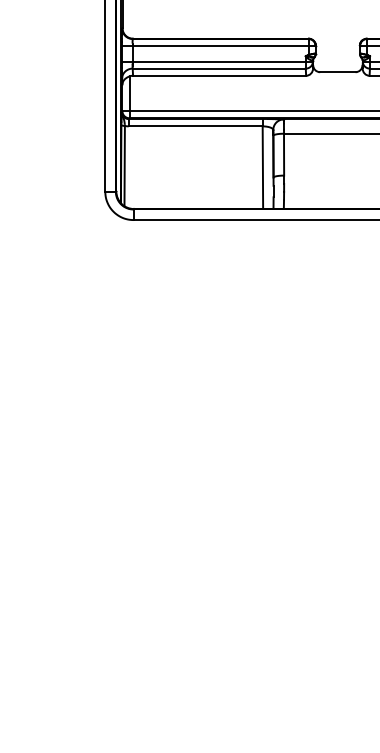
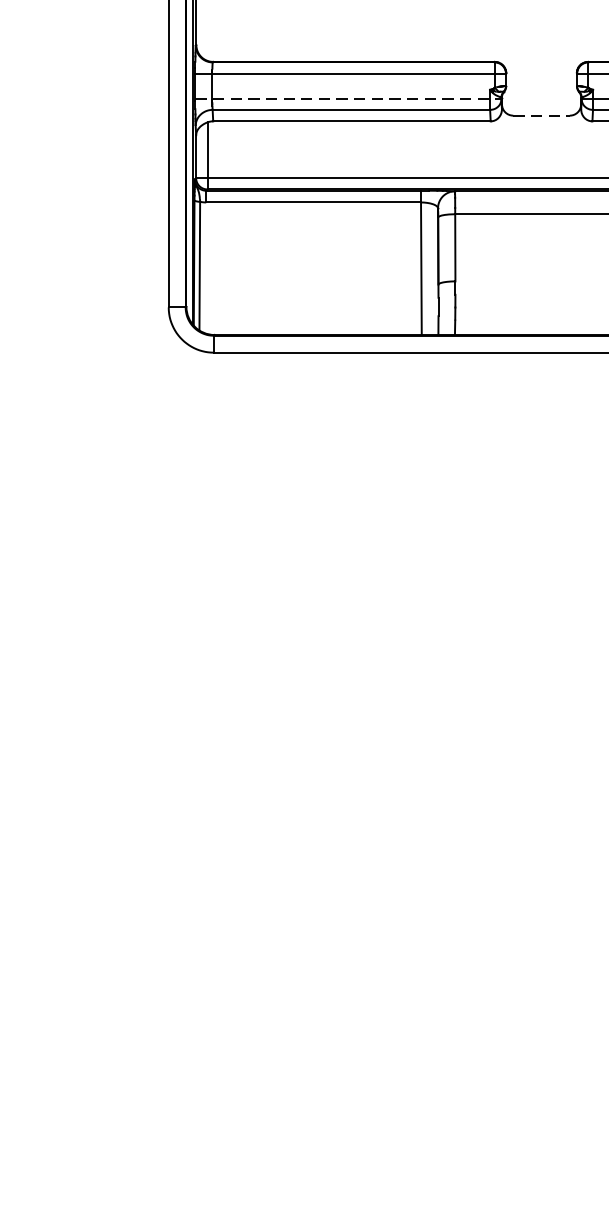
line: (217, 61) -> (348, 98), solid -> dashed
line: (337, 72) -> (540, 116), solid -> dashed

